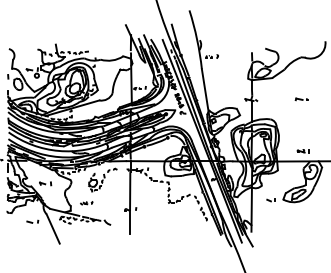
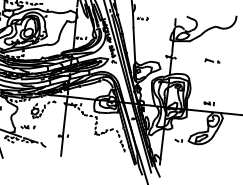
part: (301, 99) -> (211, 61), size x1.4
part: (86, 203) -> (28, 127), size x1.4

